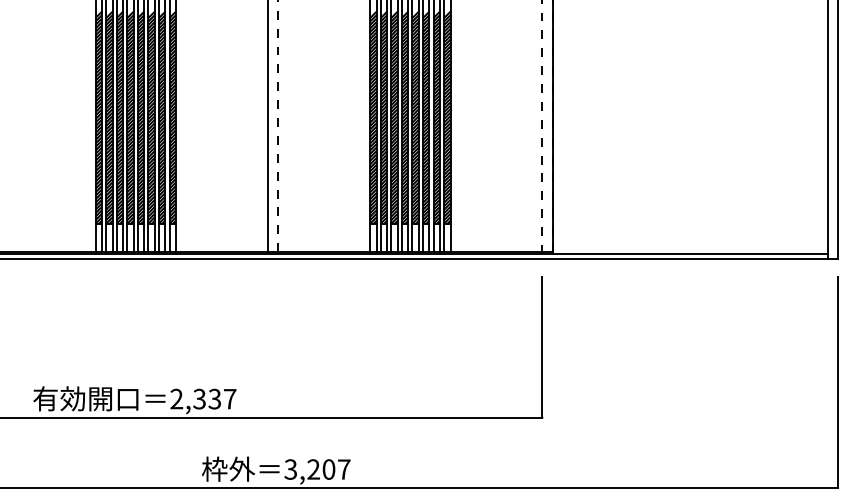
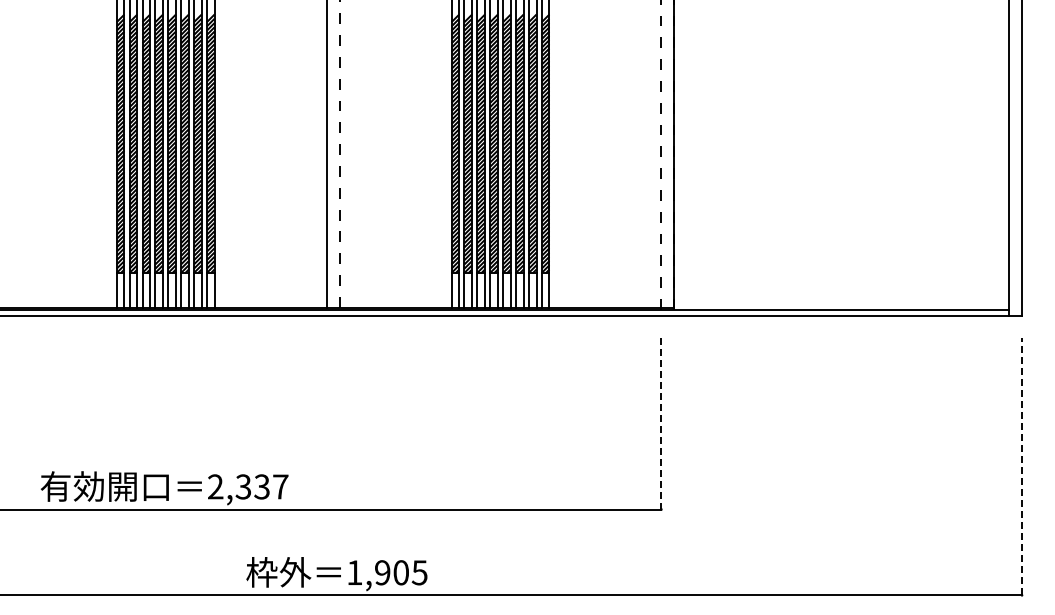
line: (542, 347) -> (661, 423), solid -> dashed
line: (838, 382) -> (1022, 466), solid -> dashed
text: (316, 469) -> (386, 572), 3,207 -> 1,905

